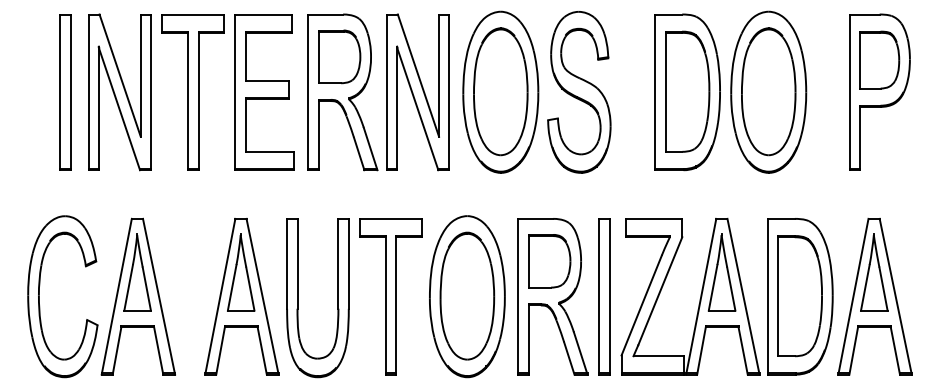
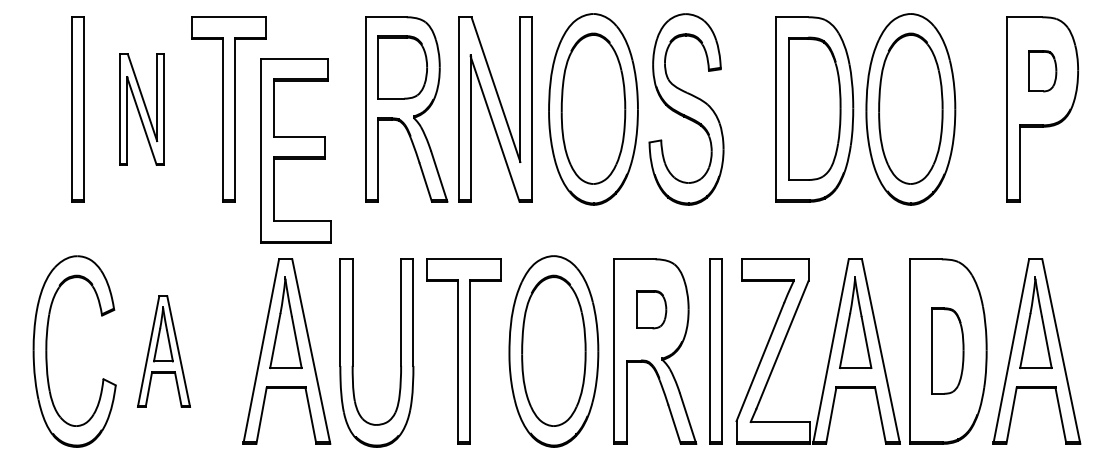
part: (879, 59) -> (1042, 70), size x0.6
part: (119, 92) -> (141, 109), size x0.6
part: (264, 92) -> (295, 151), moved
part: (549, 261) -> (651, 309), size x0.6
part: (137, 296) -> (163, 351), size x0.6
part: (799, 296) -> (947, 351), size x0.6

